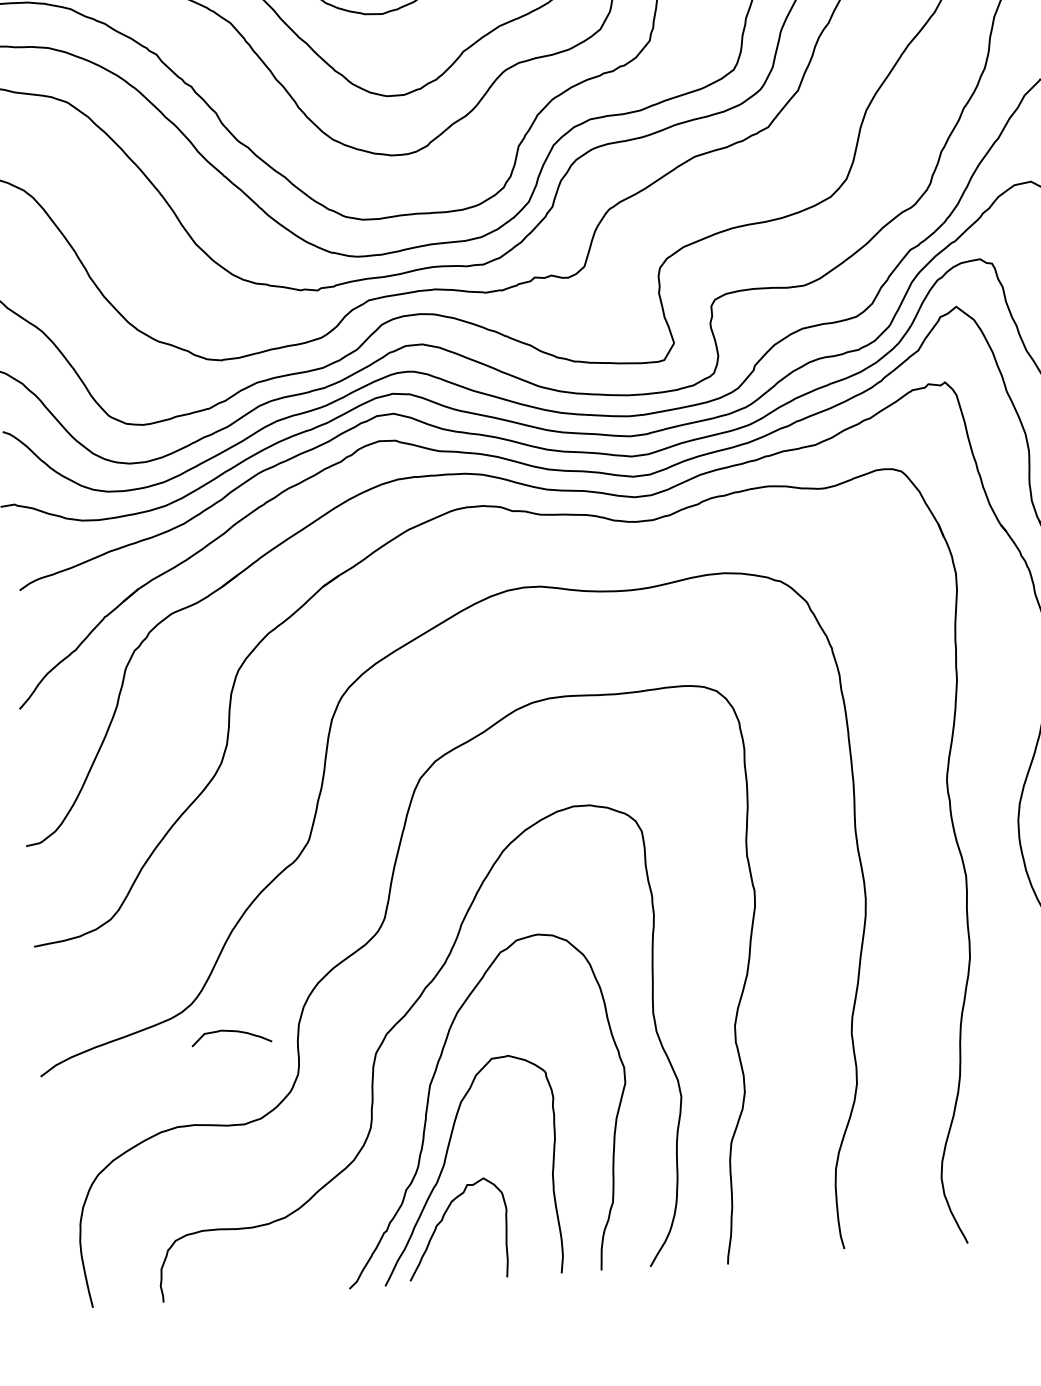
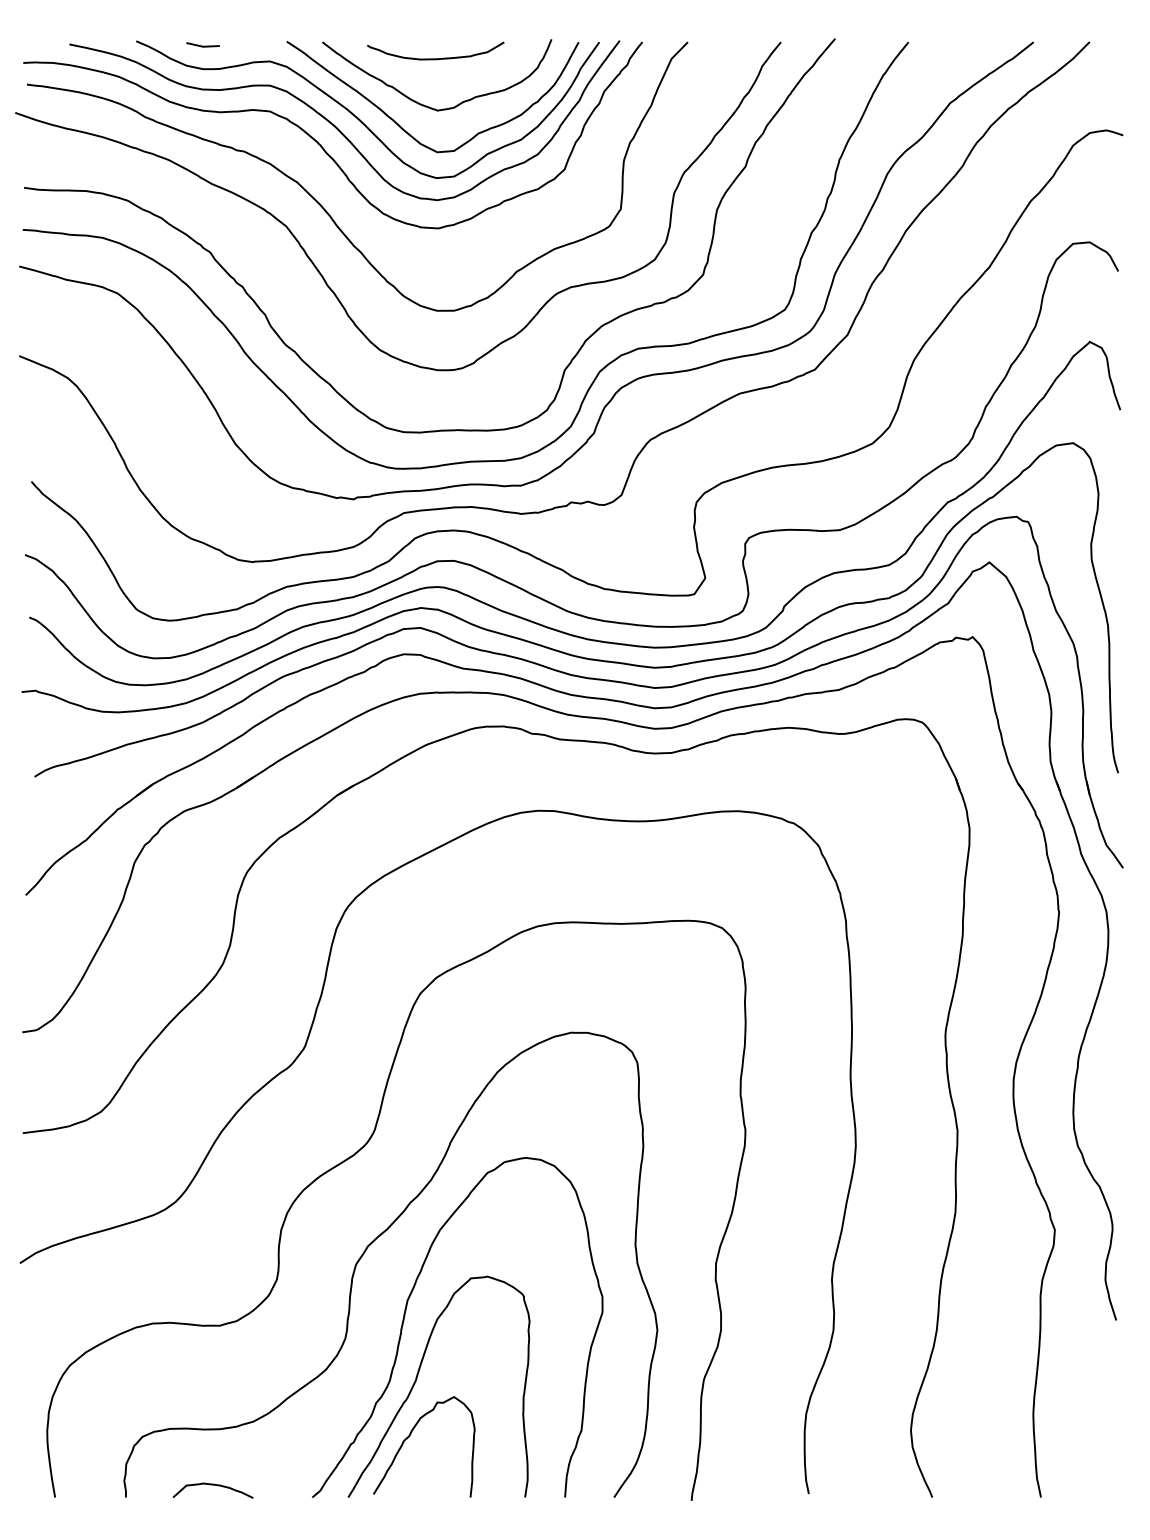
curve: (230, 1031) -> (212, 1485), moved

